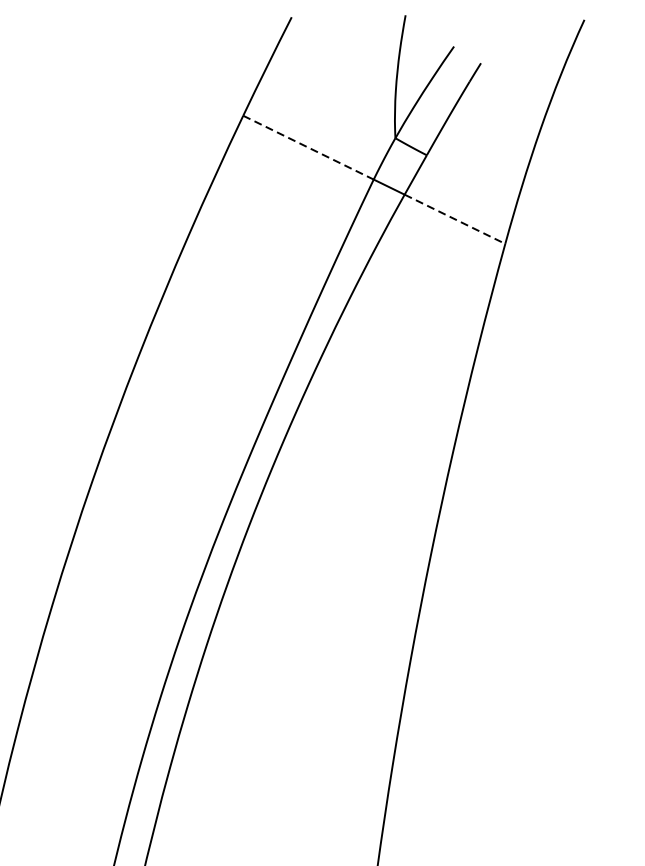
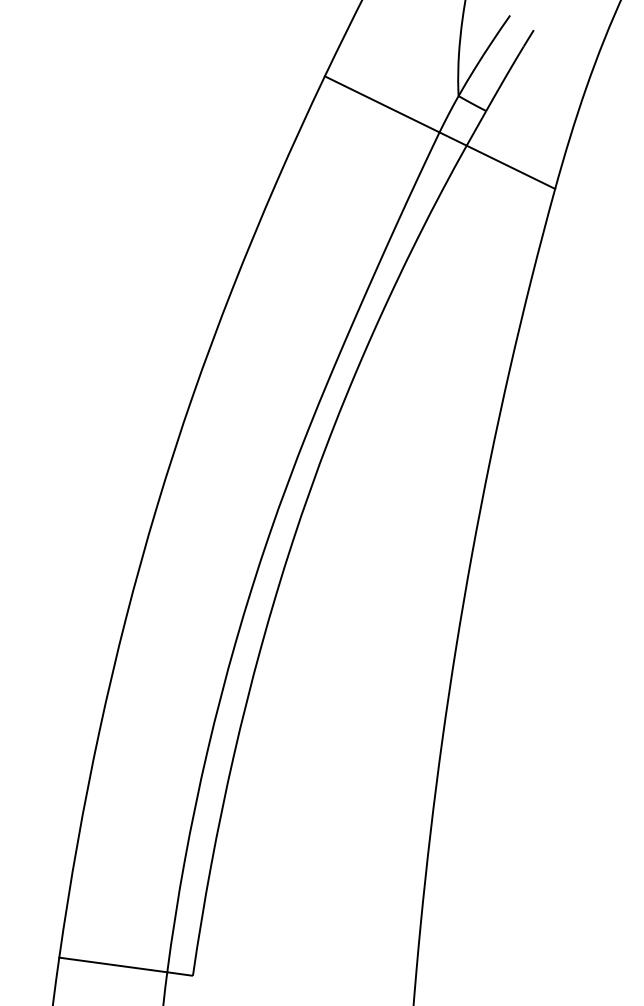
line: (308, 147) -> (382, 104), dashed -> solid
line: (455, 219) -> (511, 167), dashed -> solid

